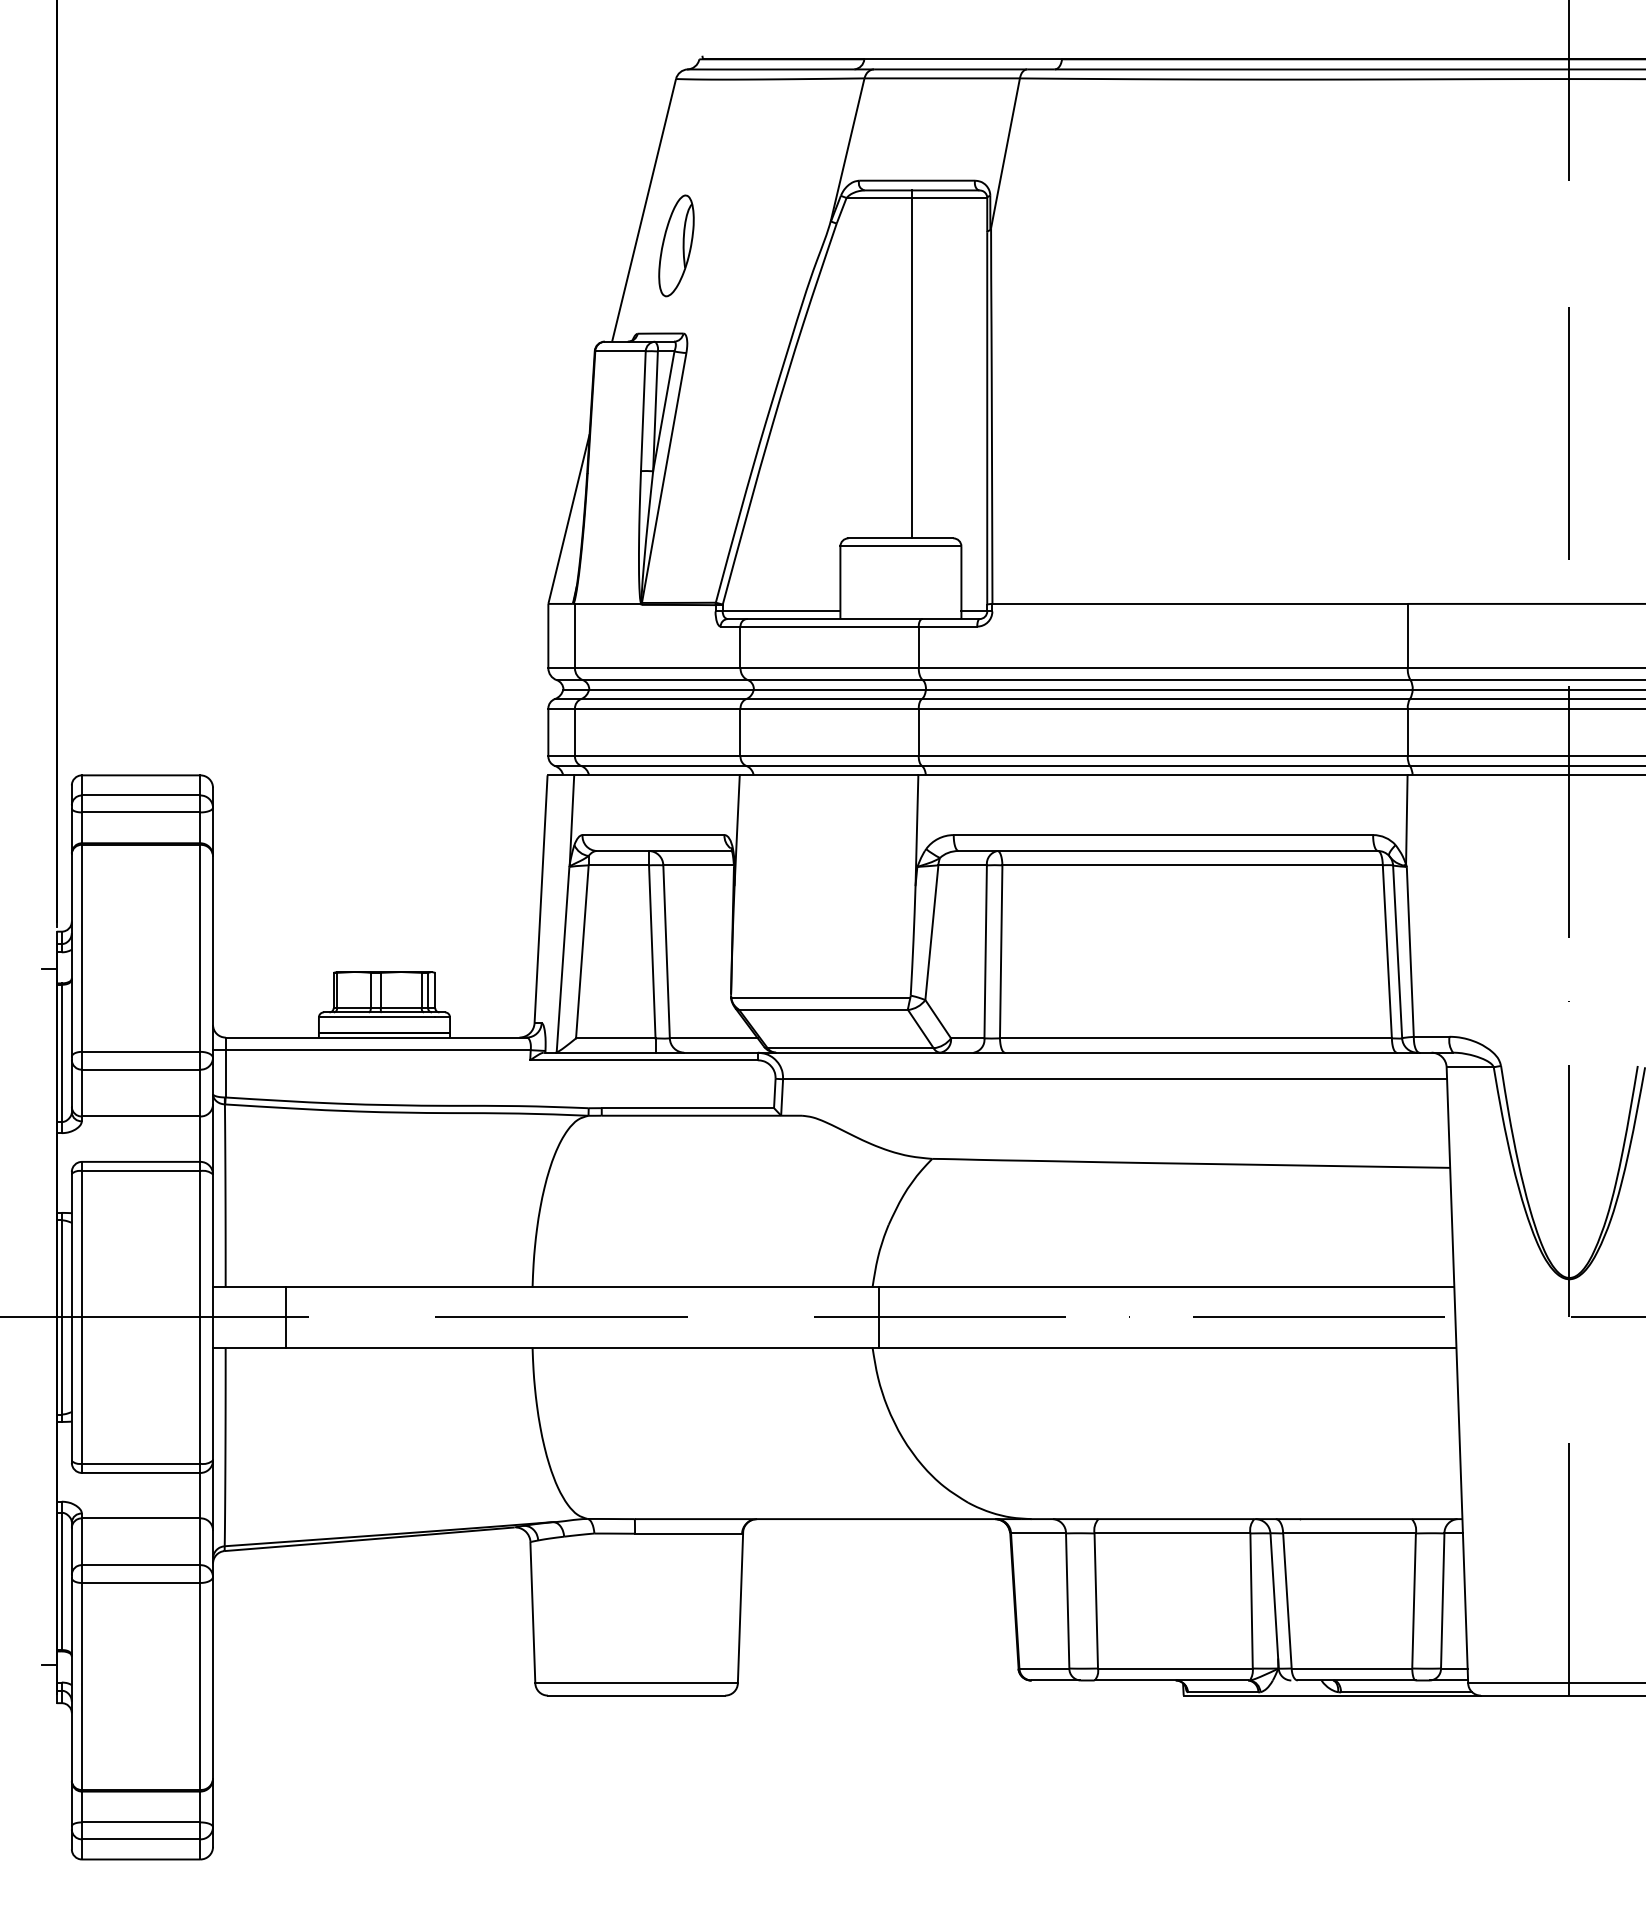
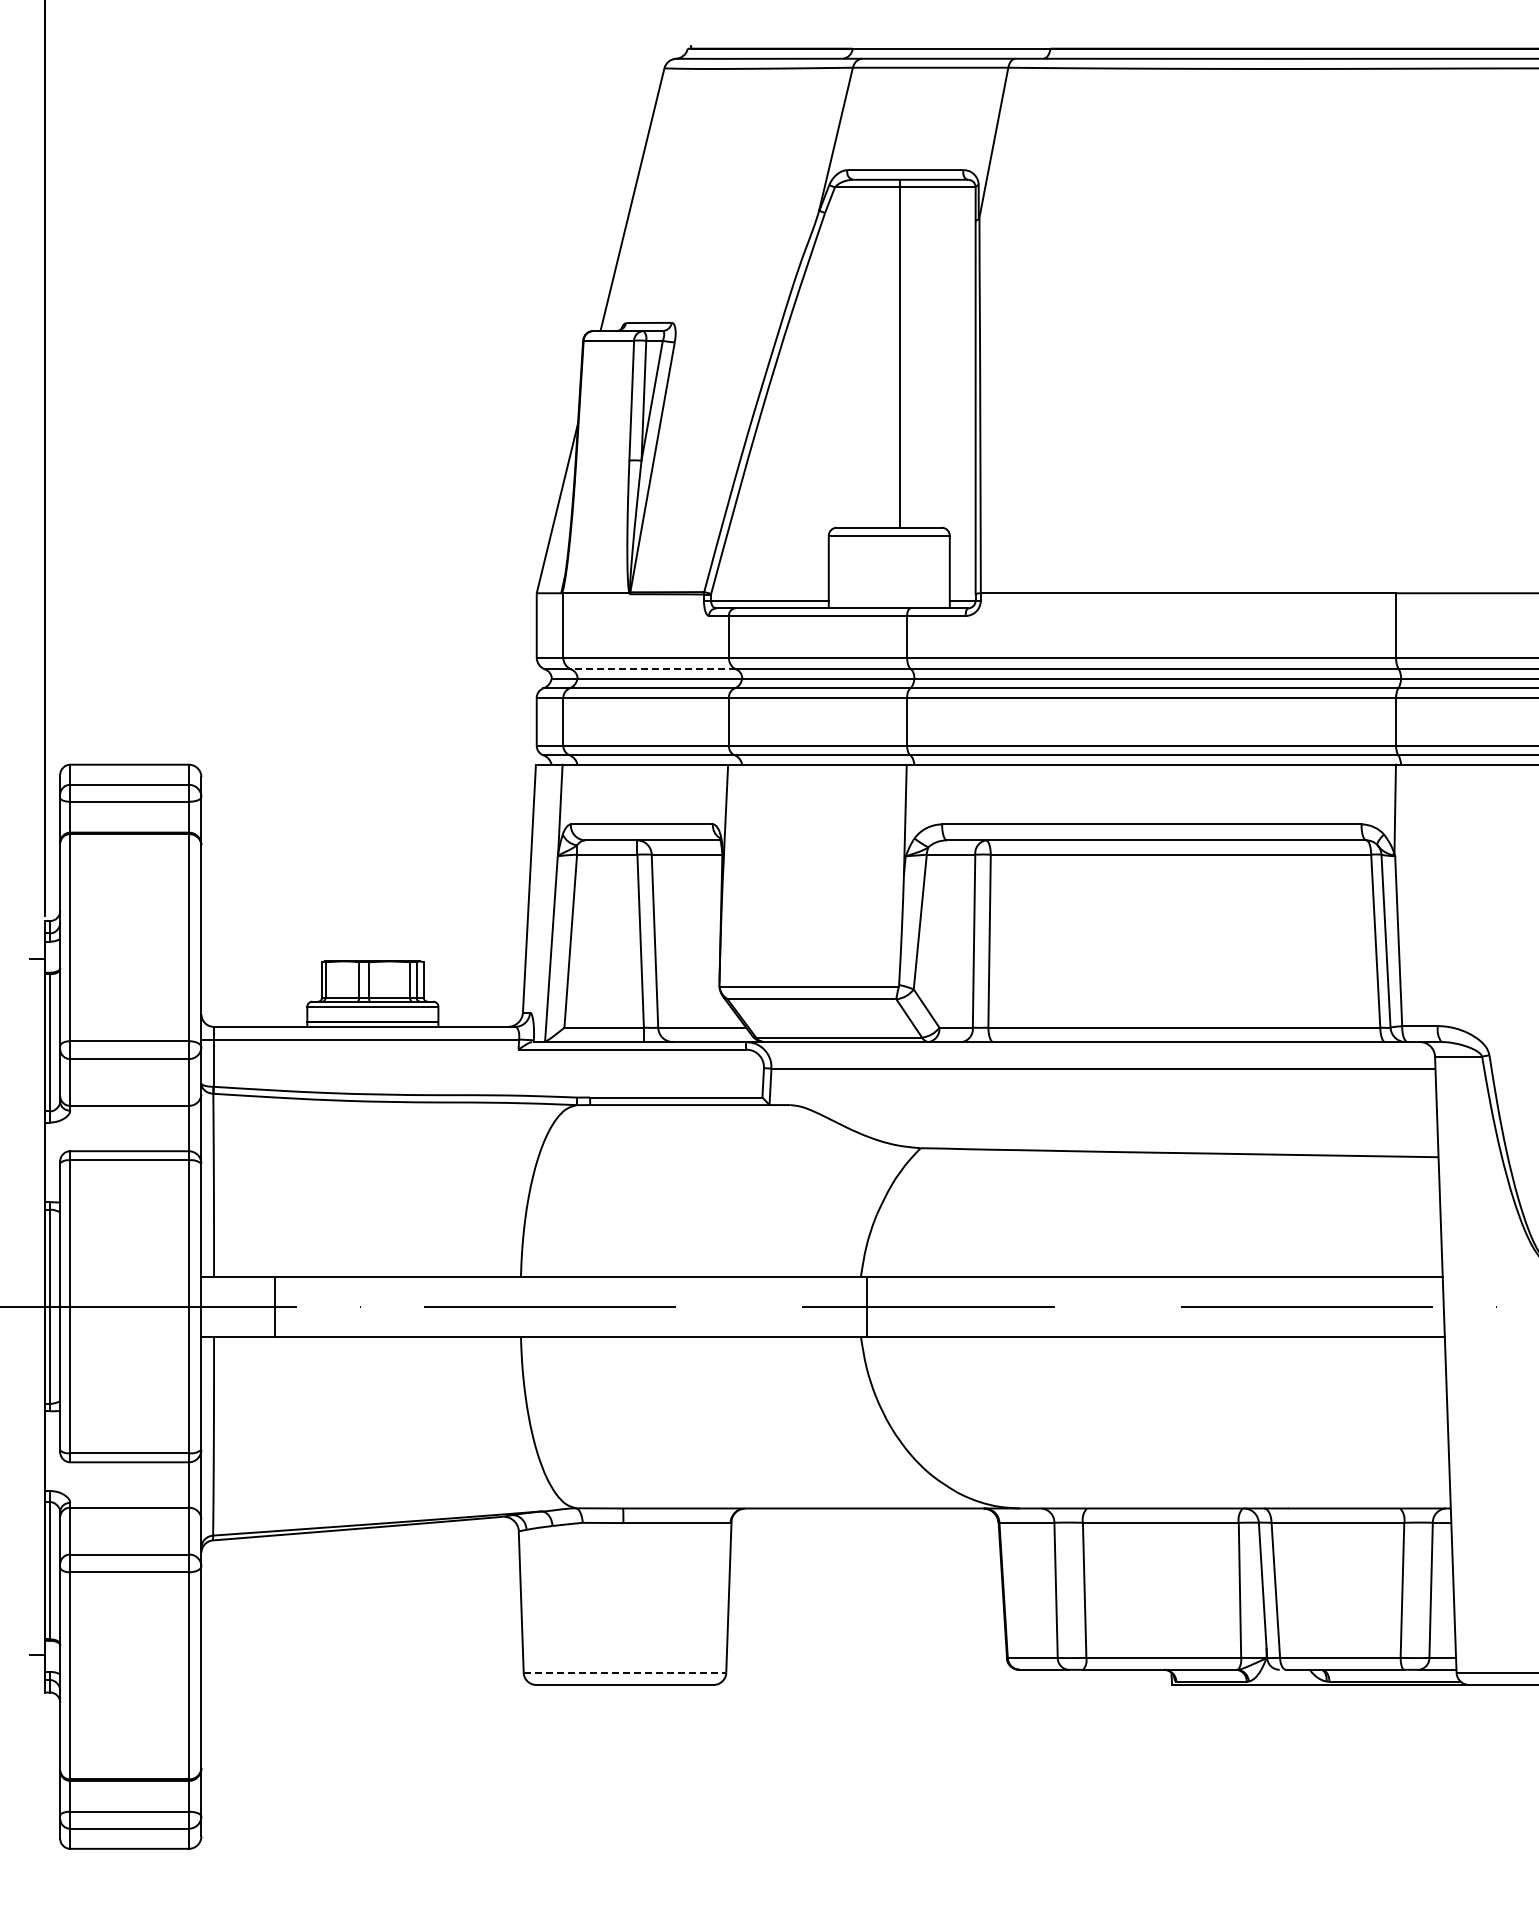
part: (676, 245) -> (664, 234), removed
line: (665, 680) -> (653, 669), solid -> dashed
line: (637, 1683) -> (625, 1672), solid -> dashed

